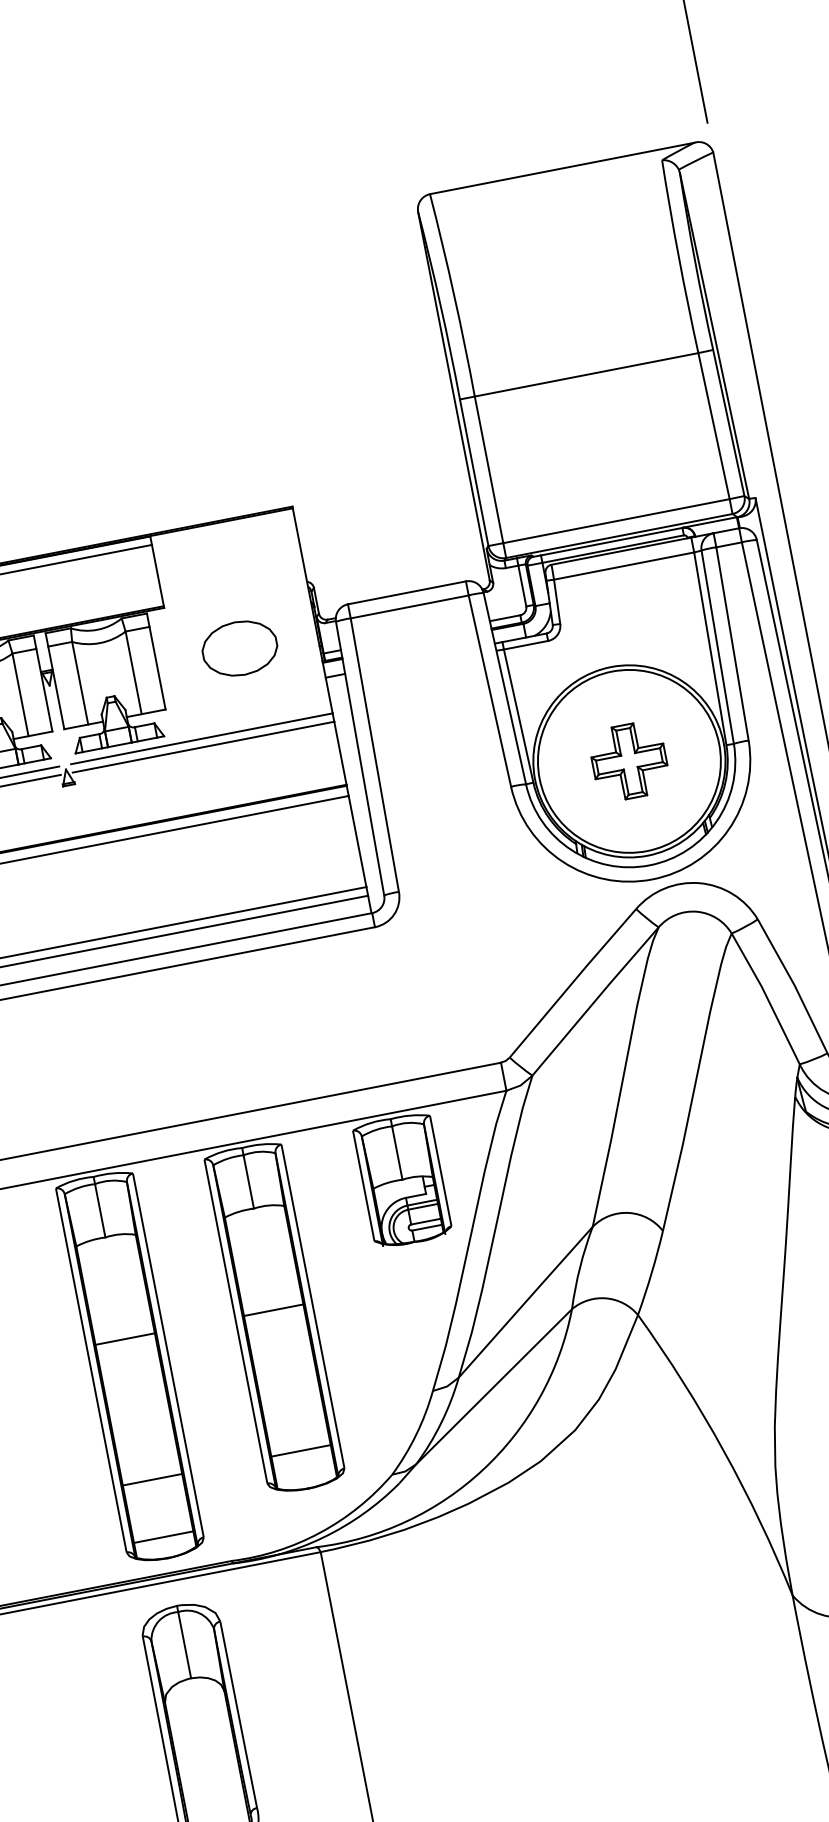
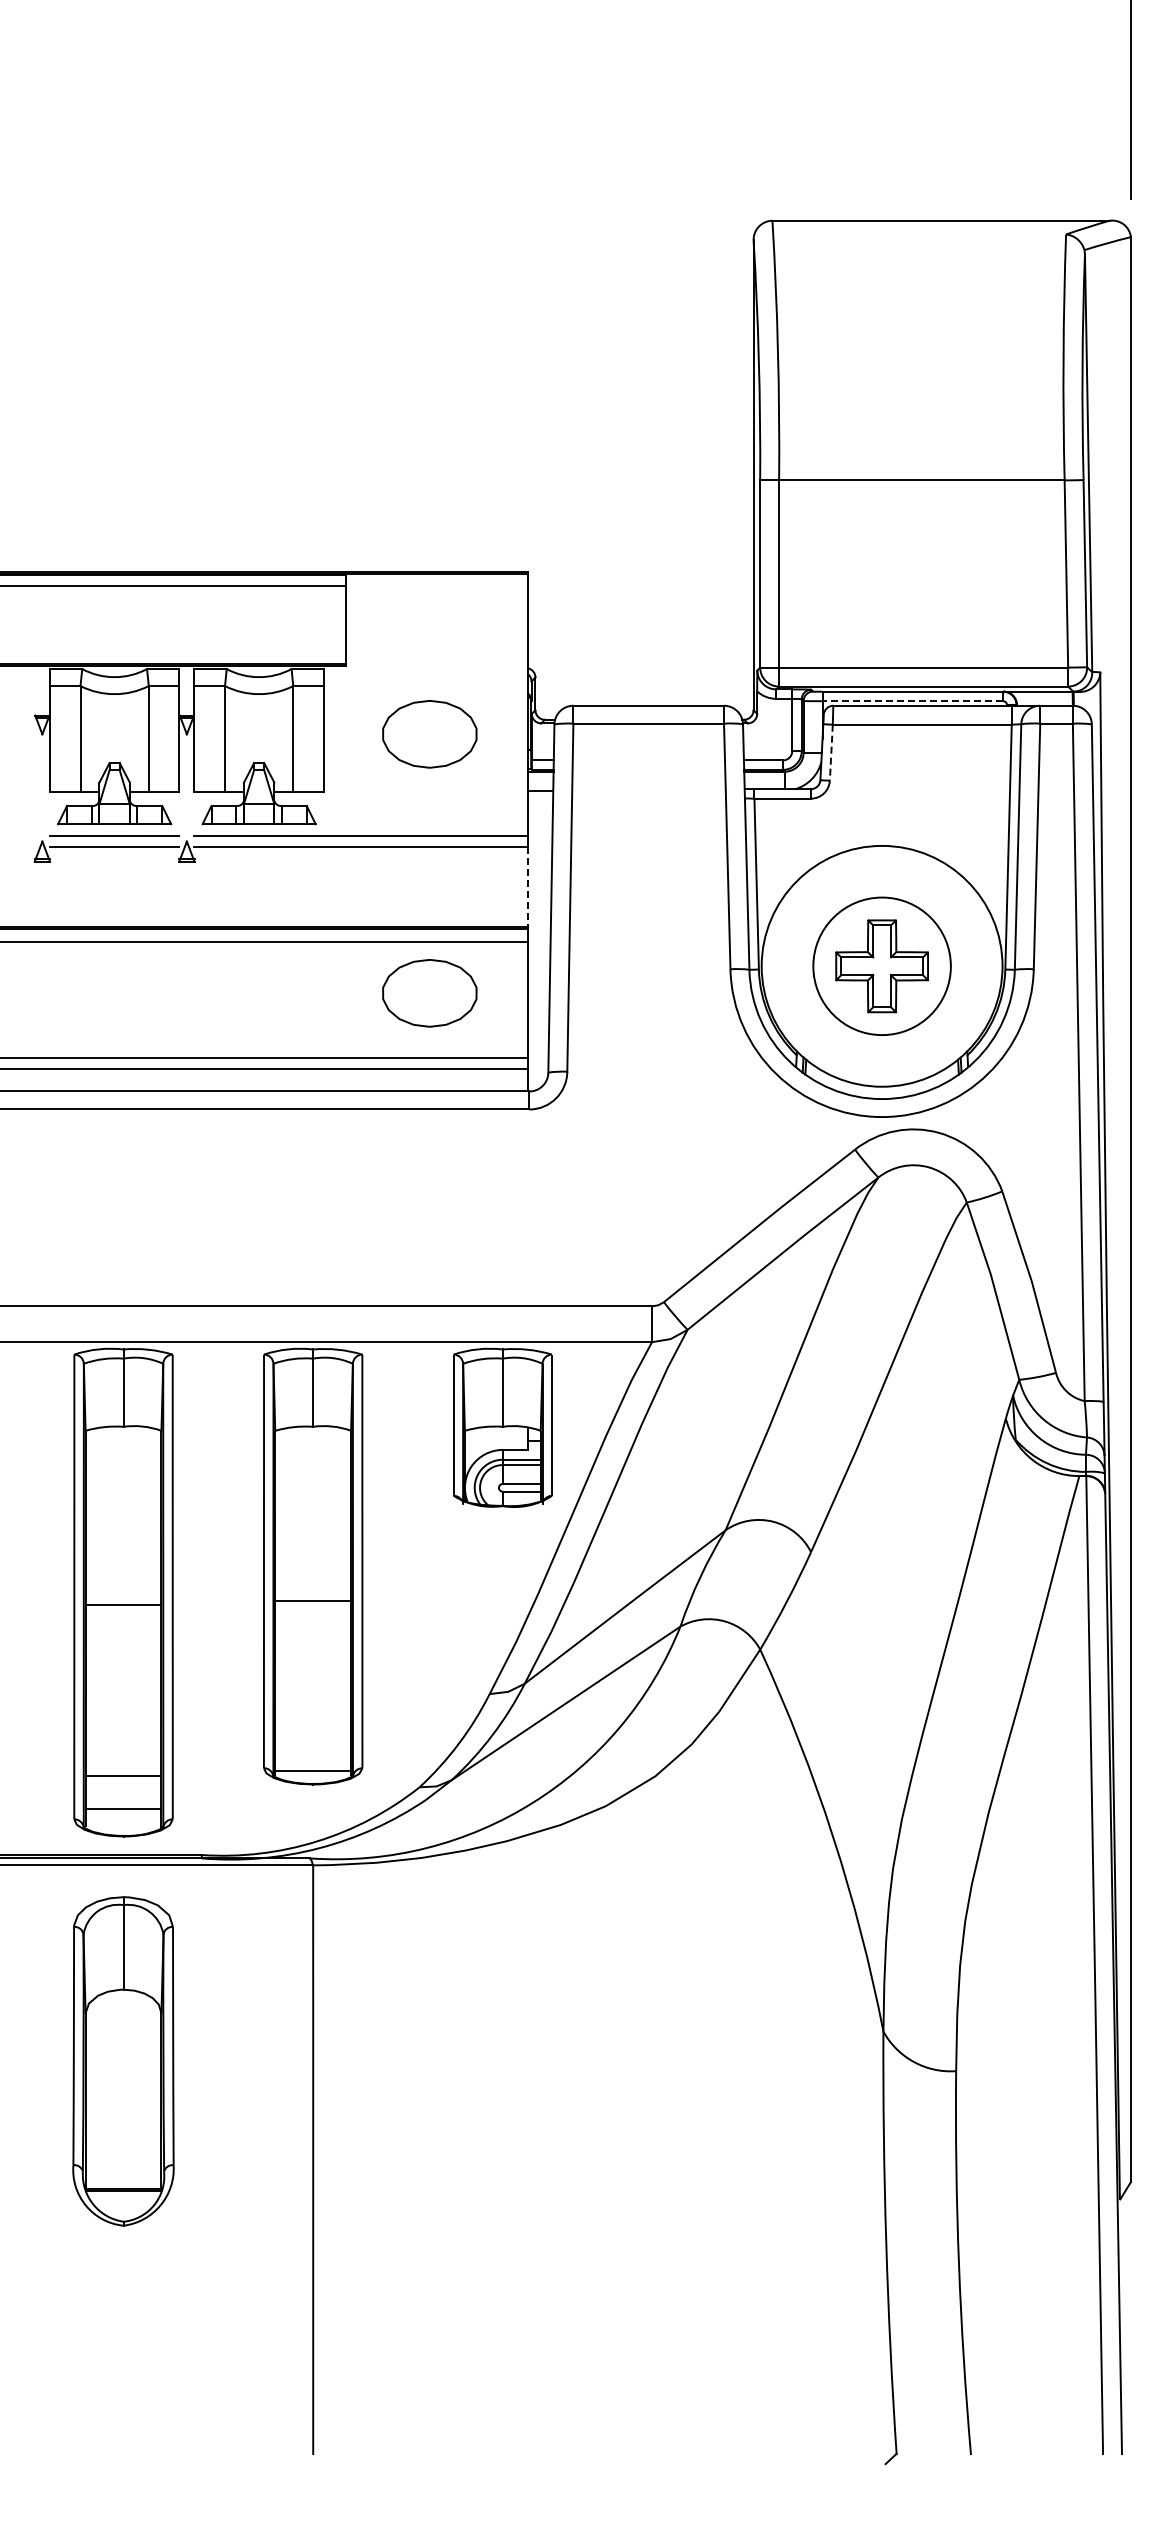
line: (612, 549) -> (912, 701), solid -> dashed
line: (557, 602) -> (831, 753), solid -> dashed
line: (340, 753) -> (528, 887), solid -> dashed
circle: (628, 760) -> (881, 965), size x0.6
part: (279, 851) -> (429, 993), added
line: (273, 1310) -> (313, 1600), moved
line: (125, 1339) -> (123, 1604), moved
line: (301, 1451) -> (313, 1771), moved
line: (152, 1480) -> (123, 1776), moved

